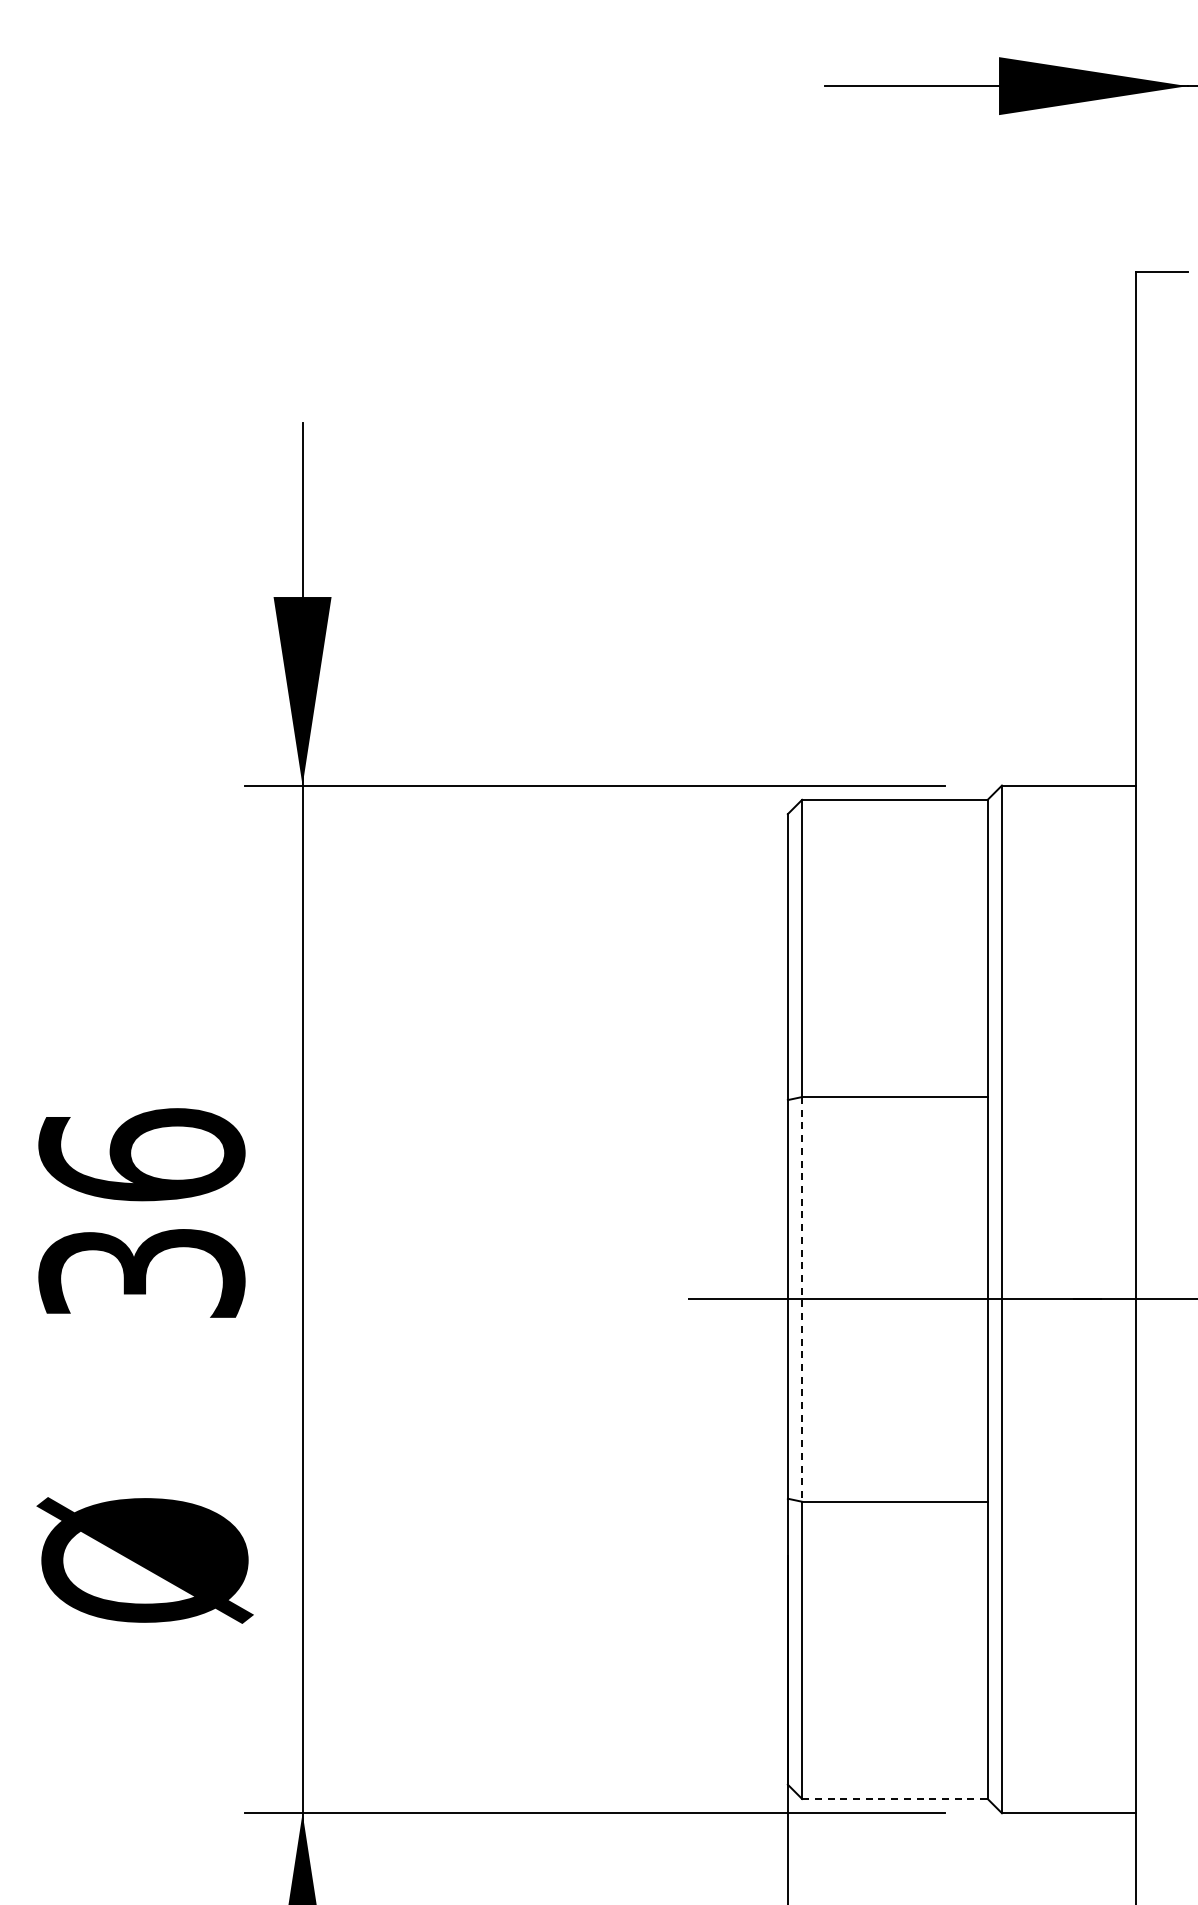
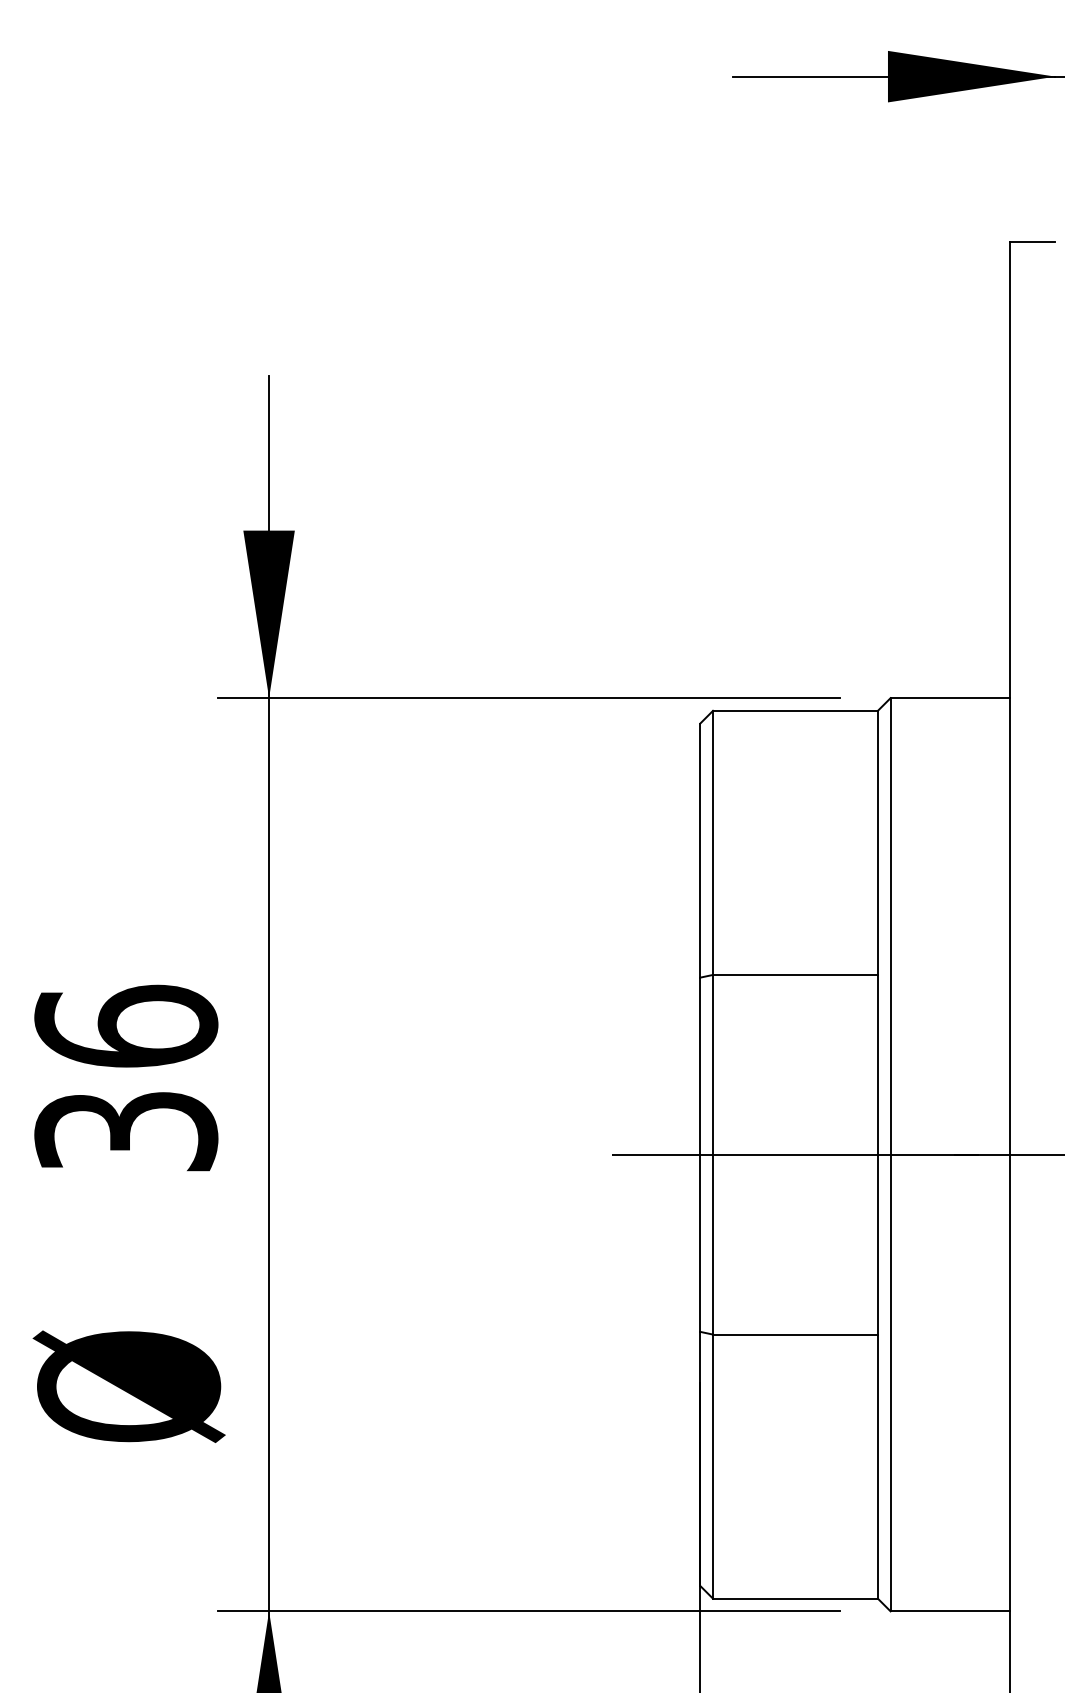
line: (802, 1299) -> (713, 1154), dashed -> solid
line: (894, 1798) -> (795, 1598), dashed -> solid

